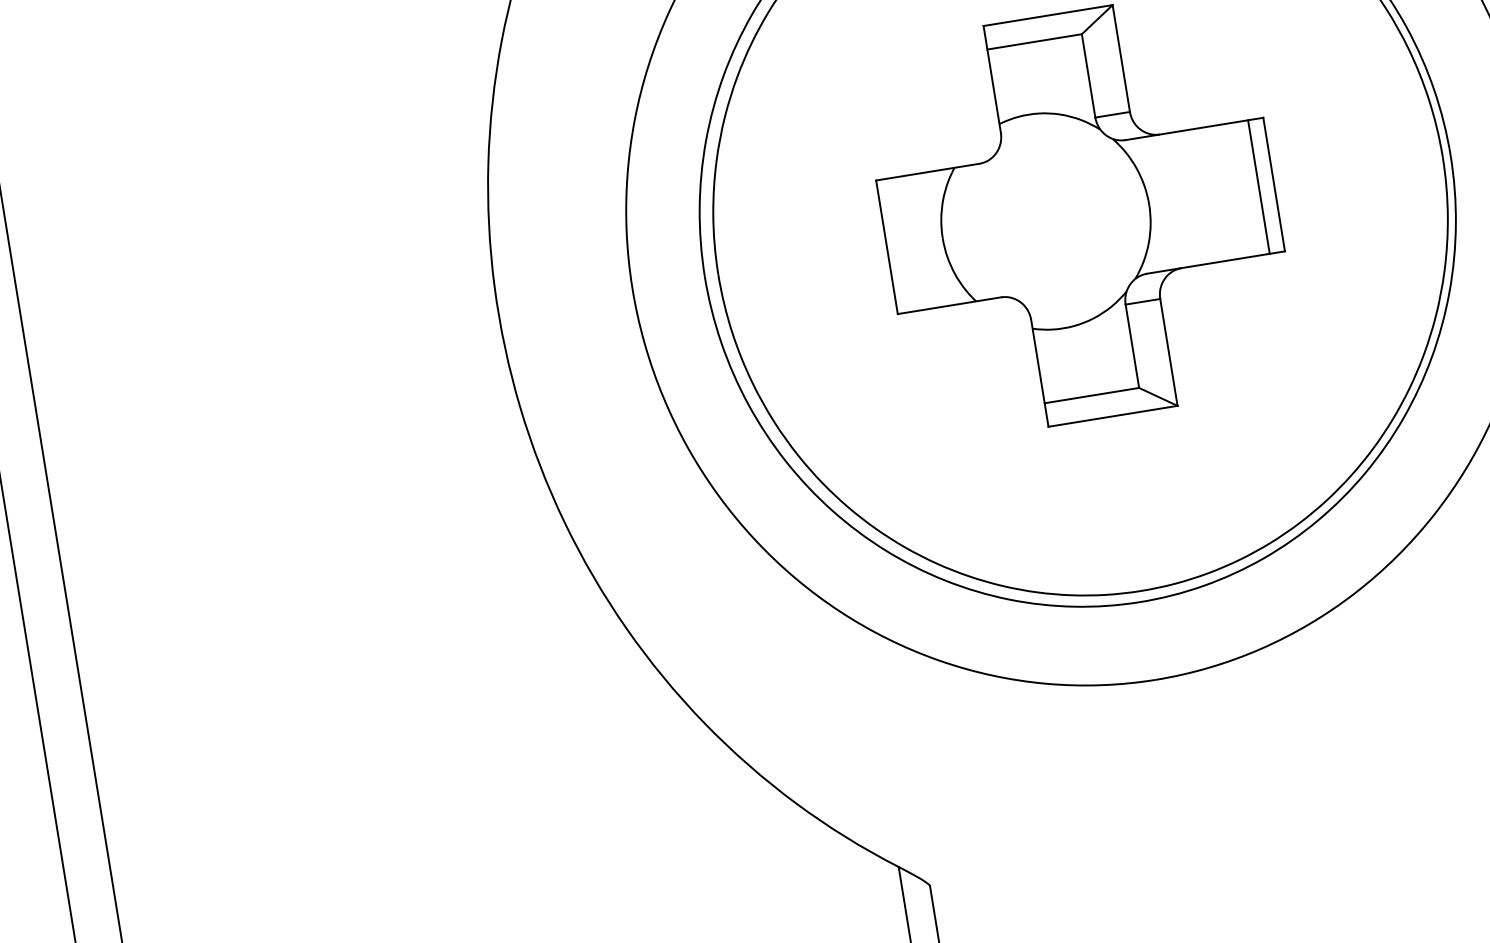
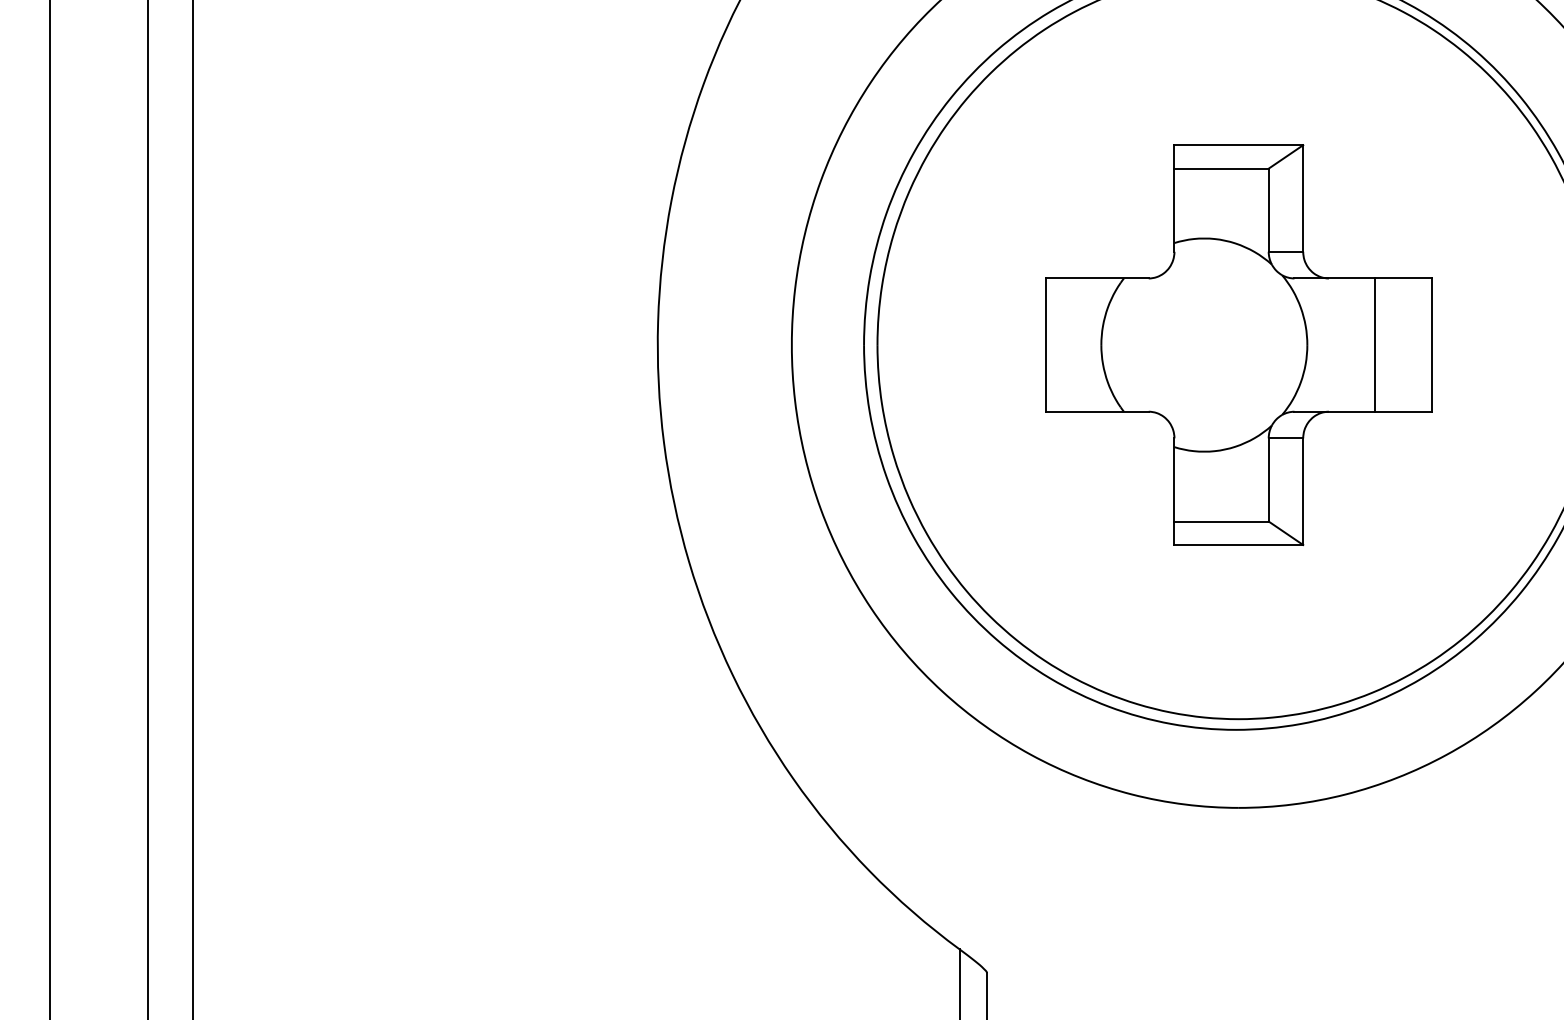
line: (1258, 186) -> (1374, 344), moved

